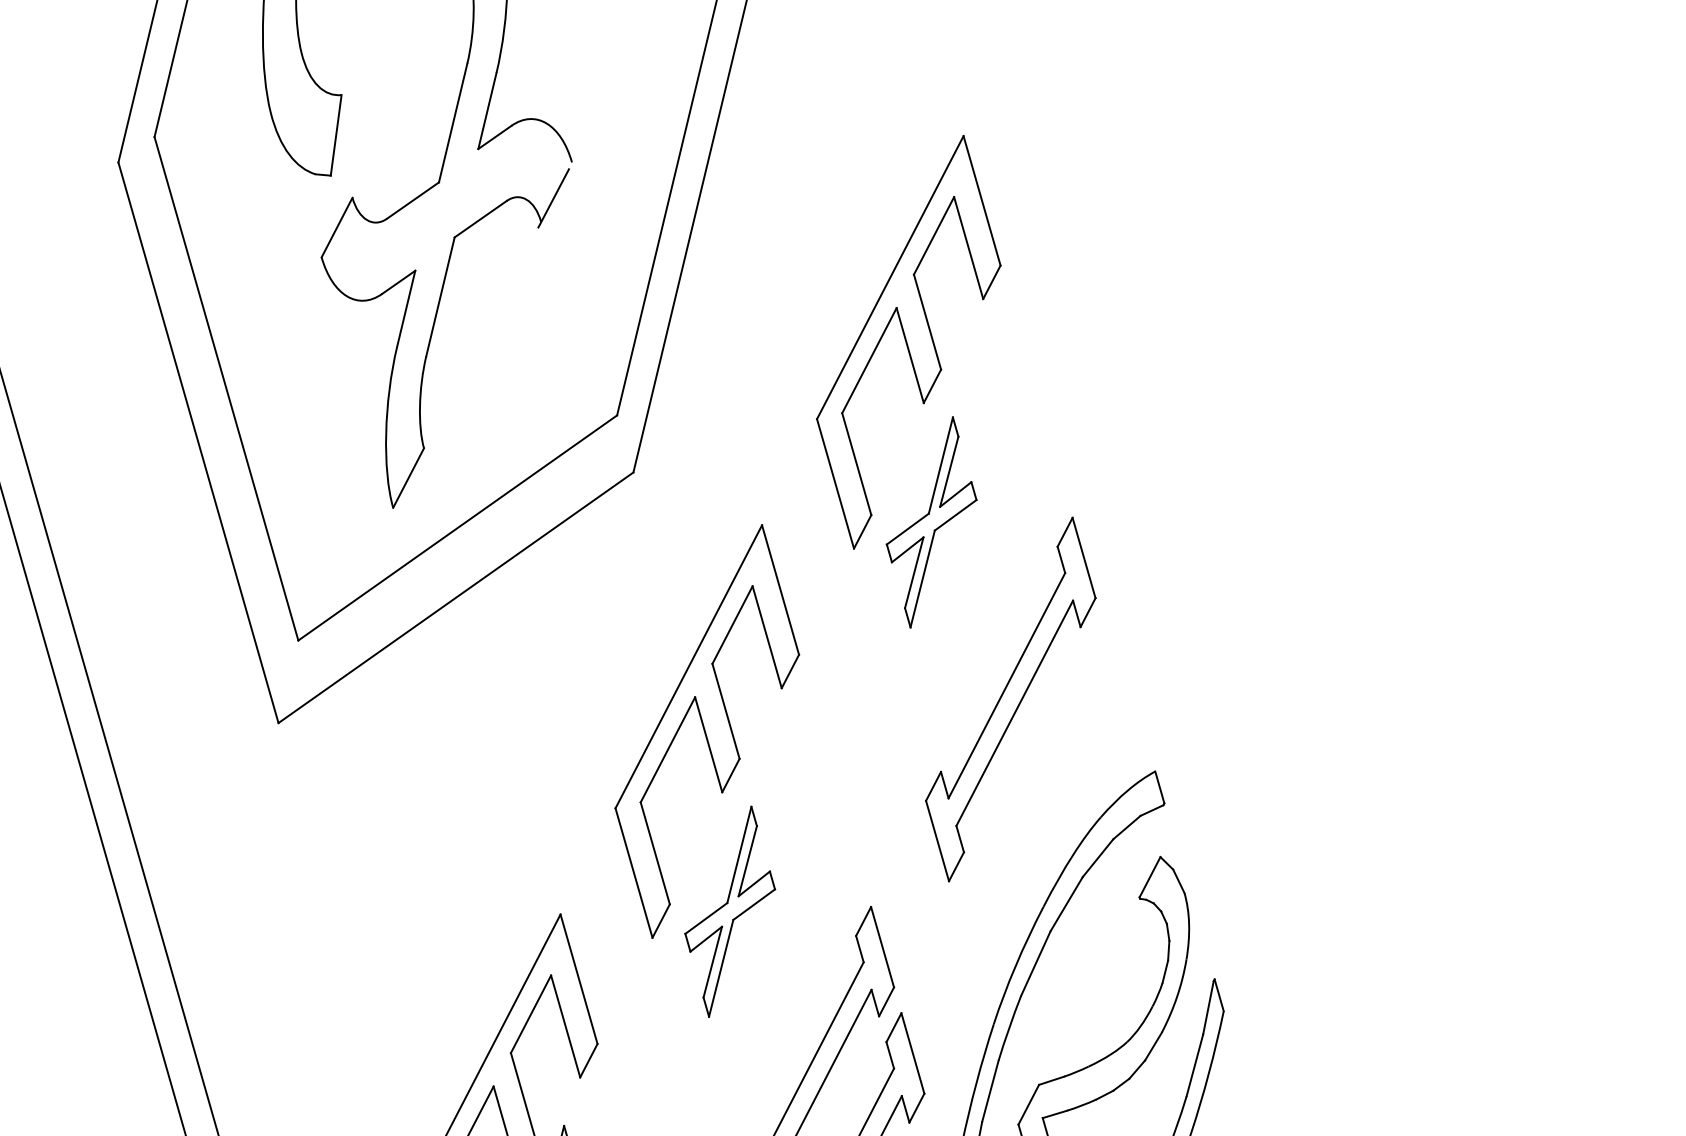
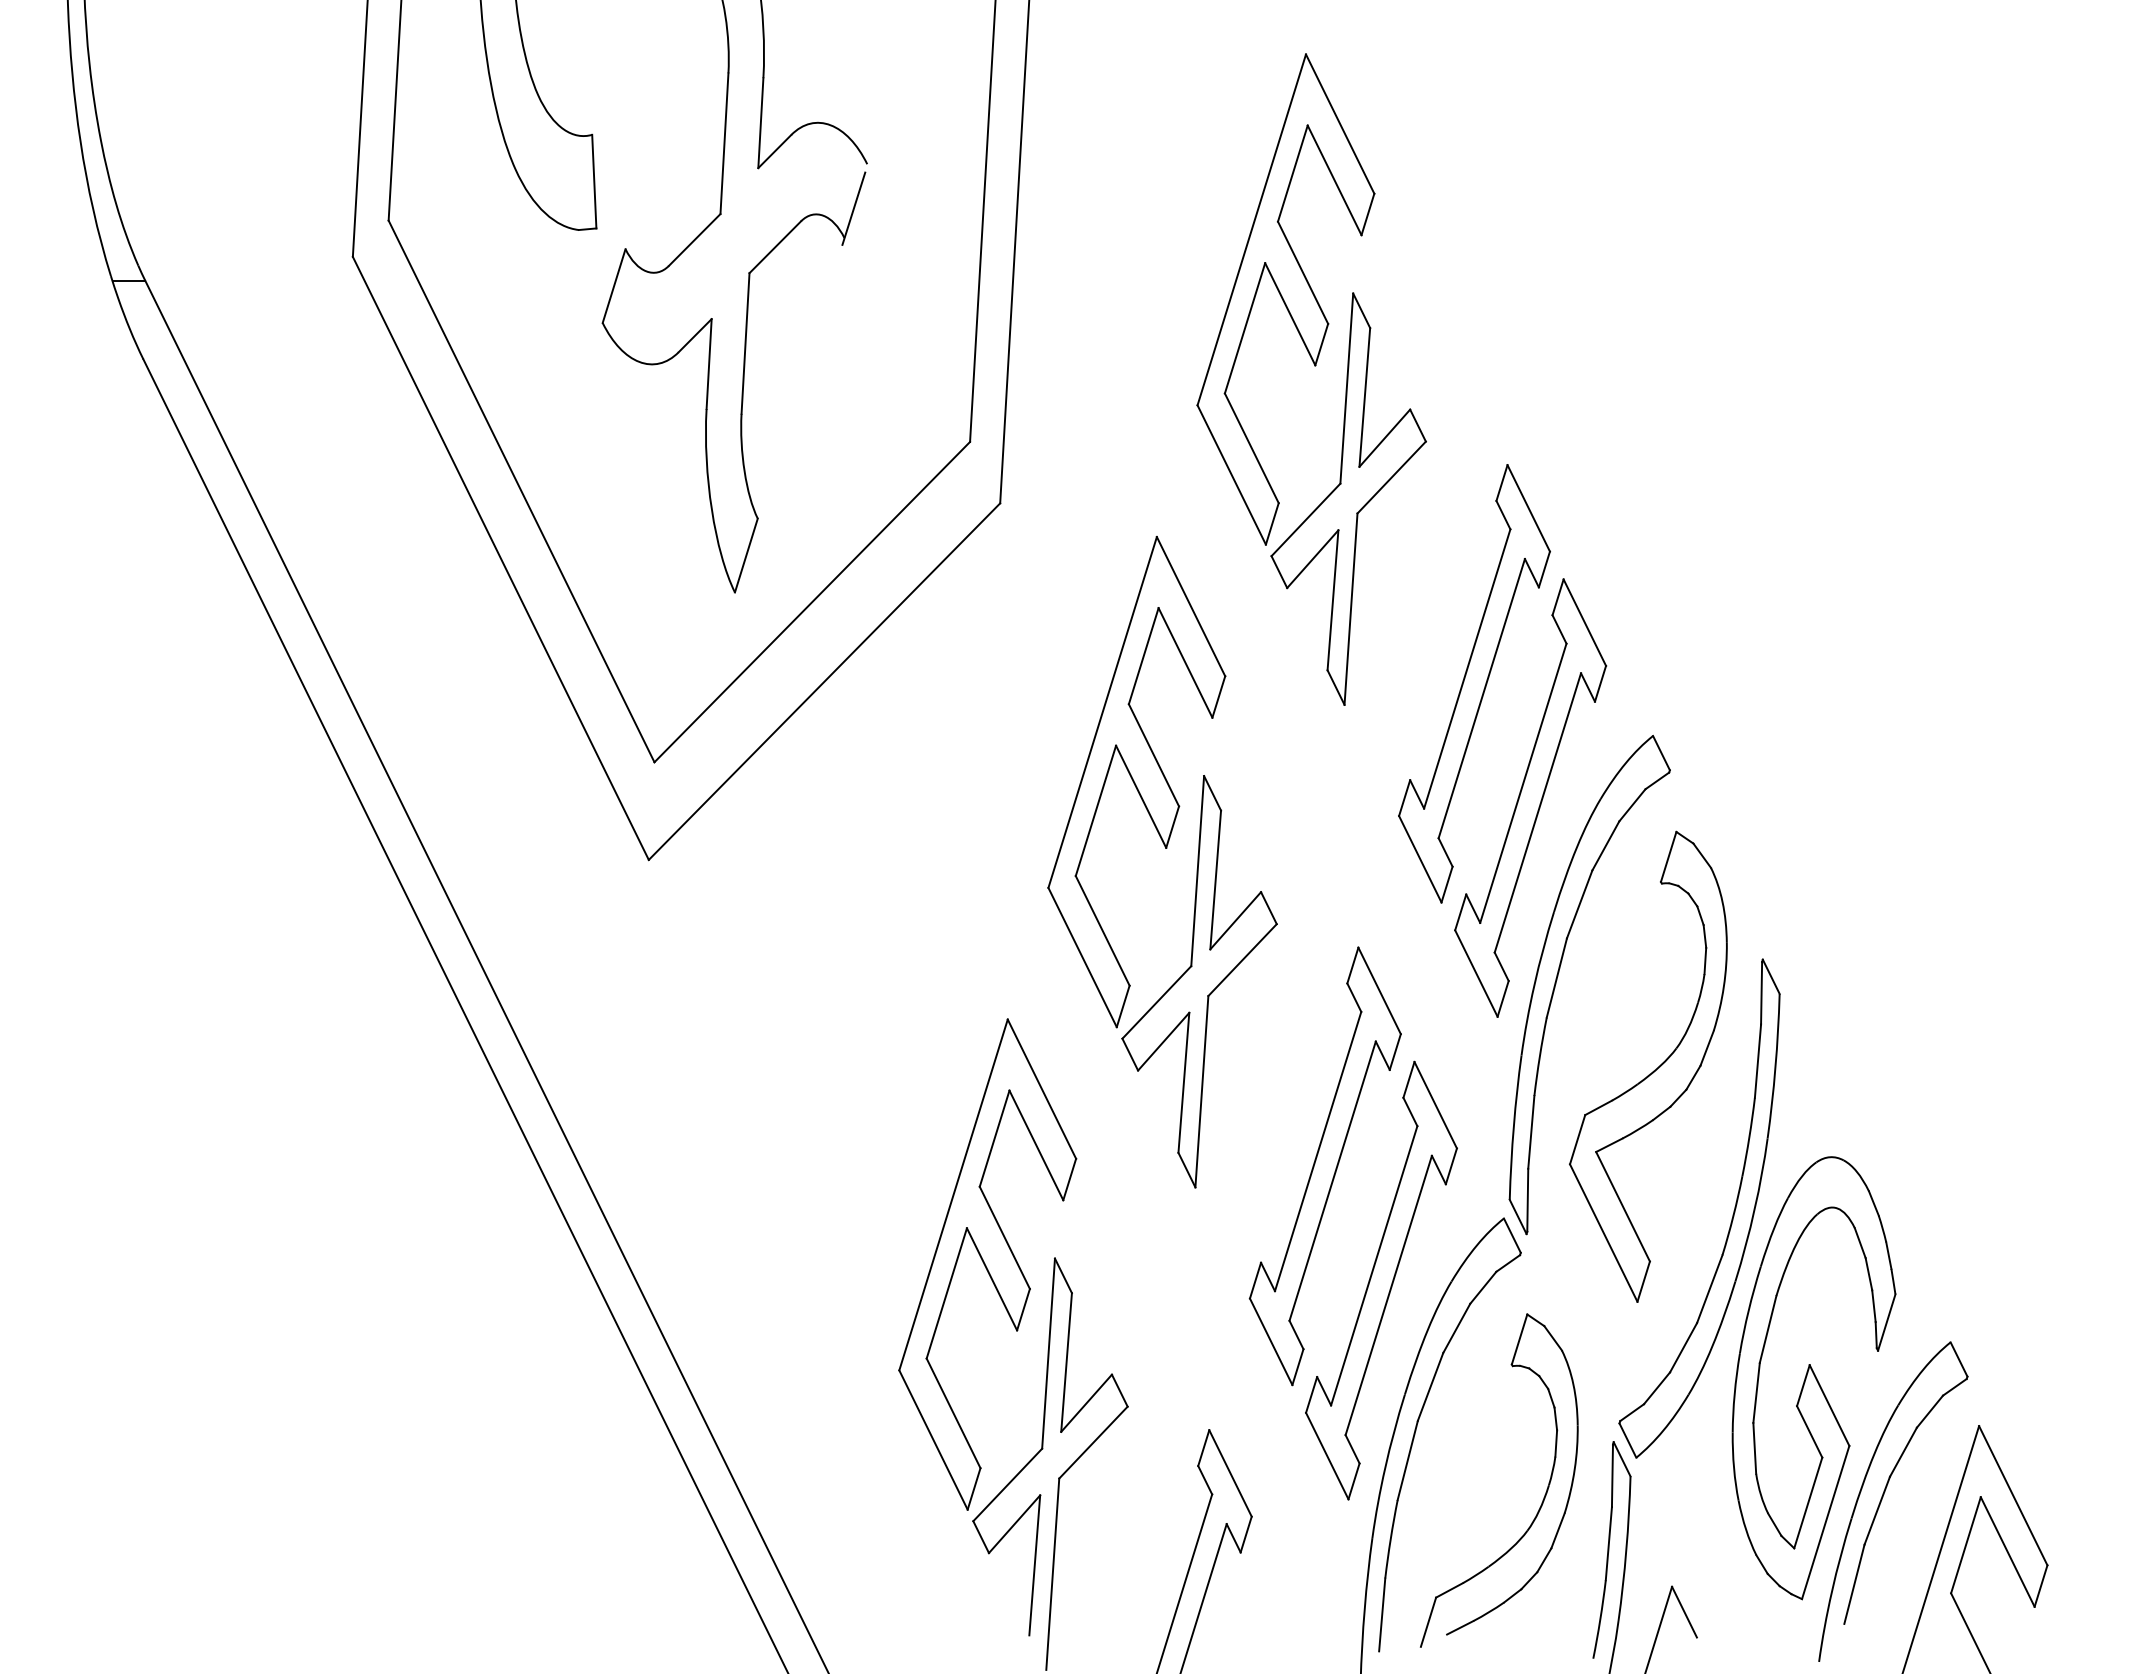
part: (931, 521) -> (1348, 498), size x1.67
part: (1041, 805) -> (1530, 797), added
part: (730, 911) -> (1199, 981), size x1.67

